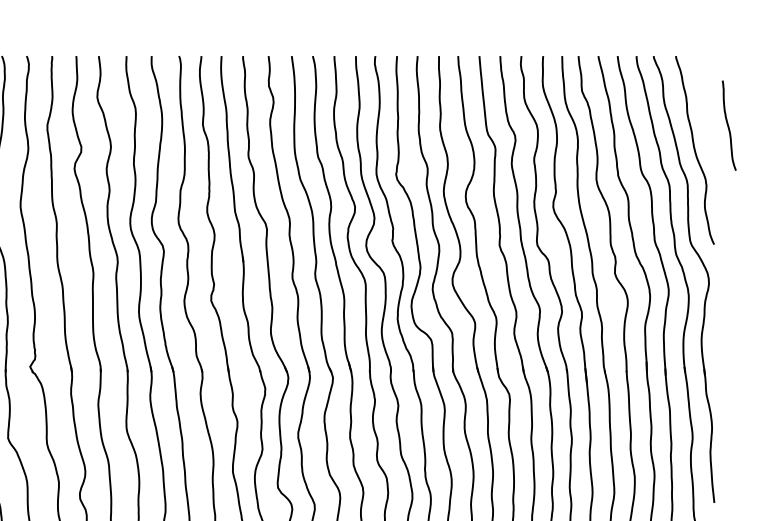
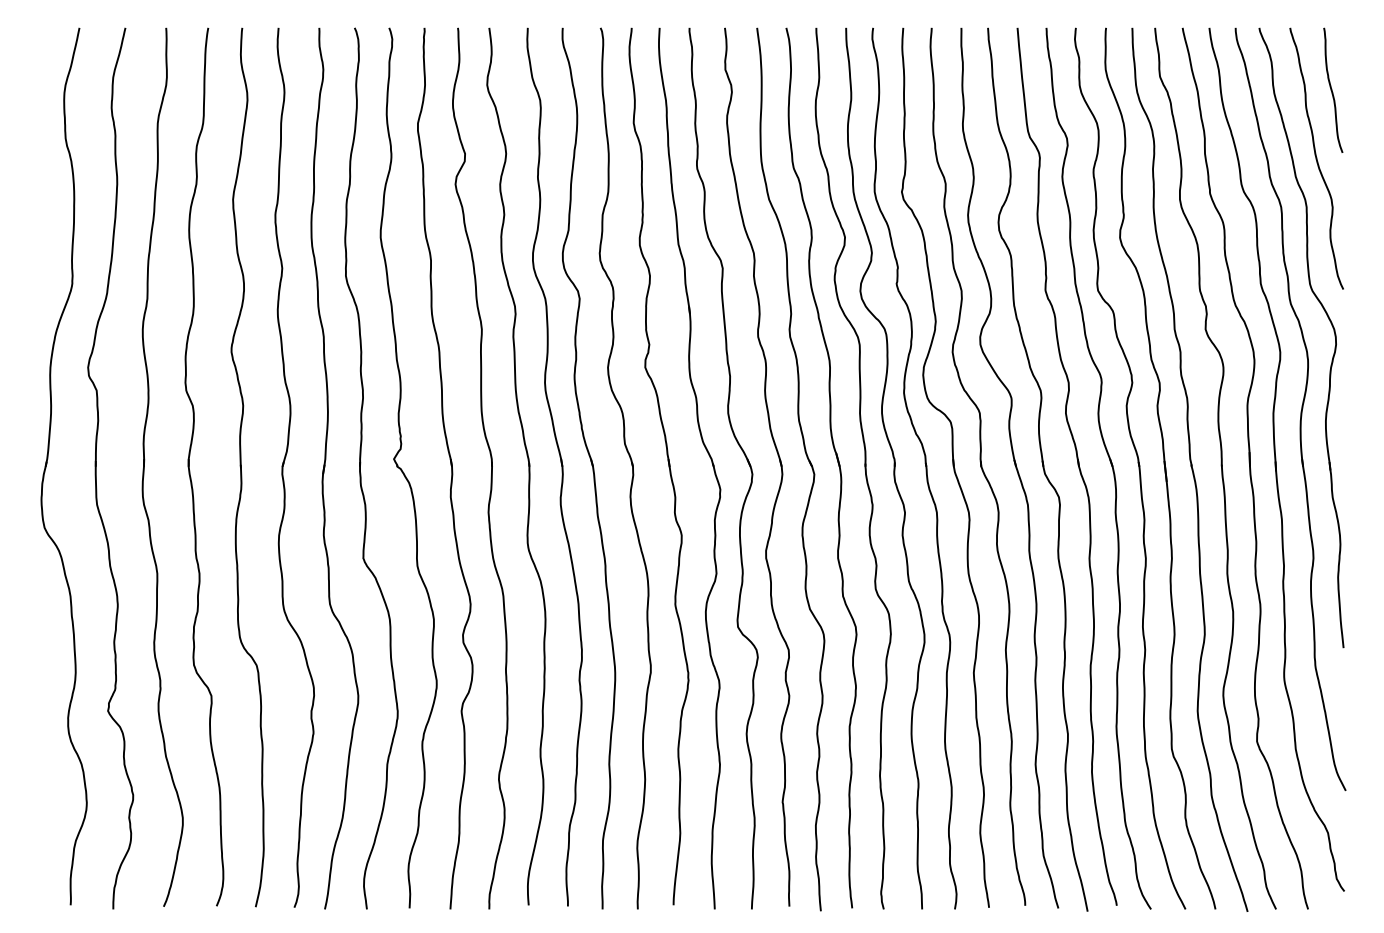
curve: (728, 124) -> (1332, 89), moved

